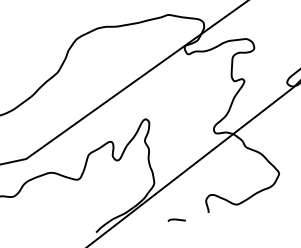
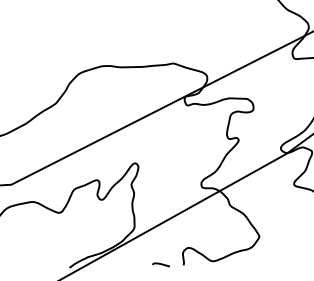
curve: (176, 220) -> (160, 264), moved

